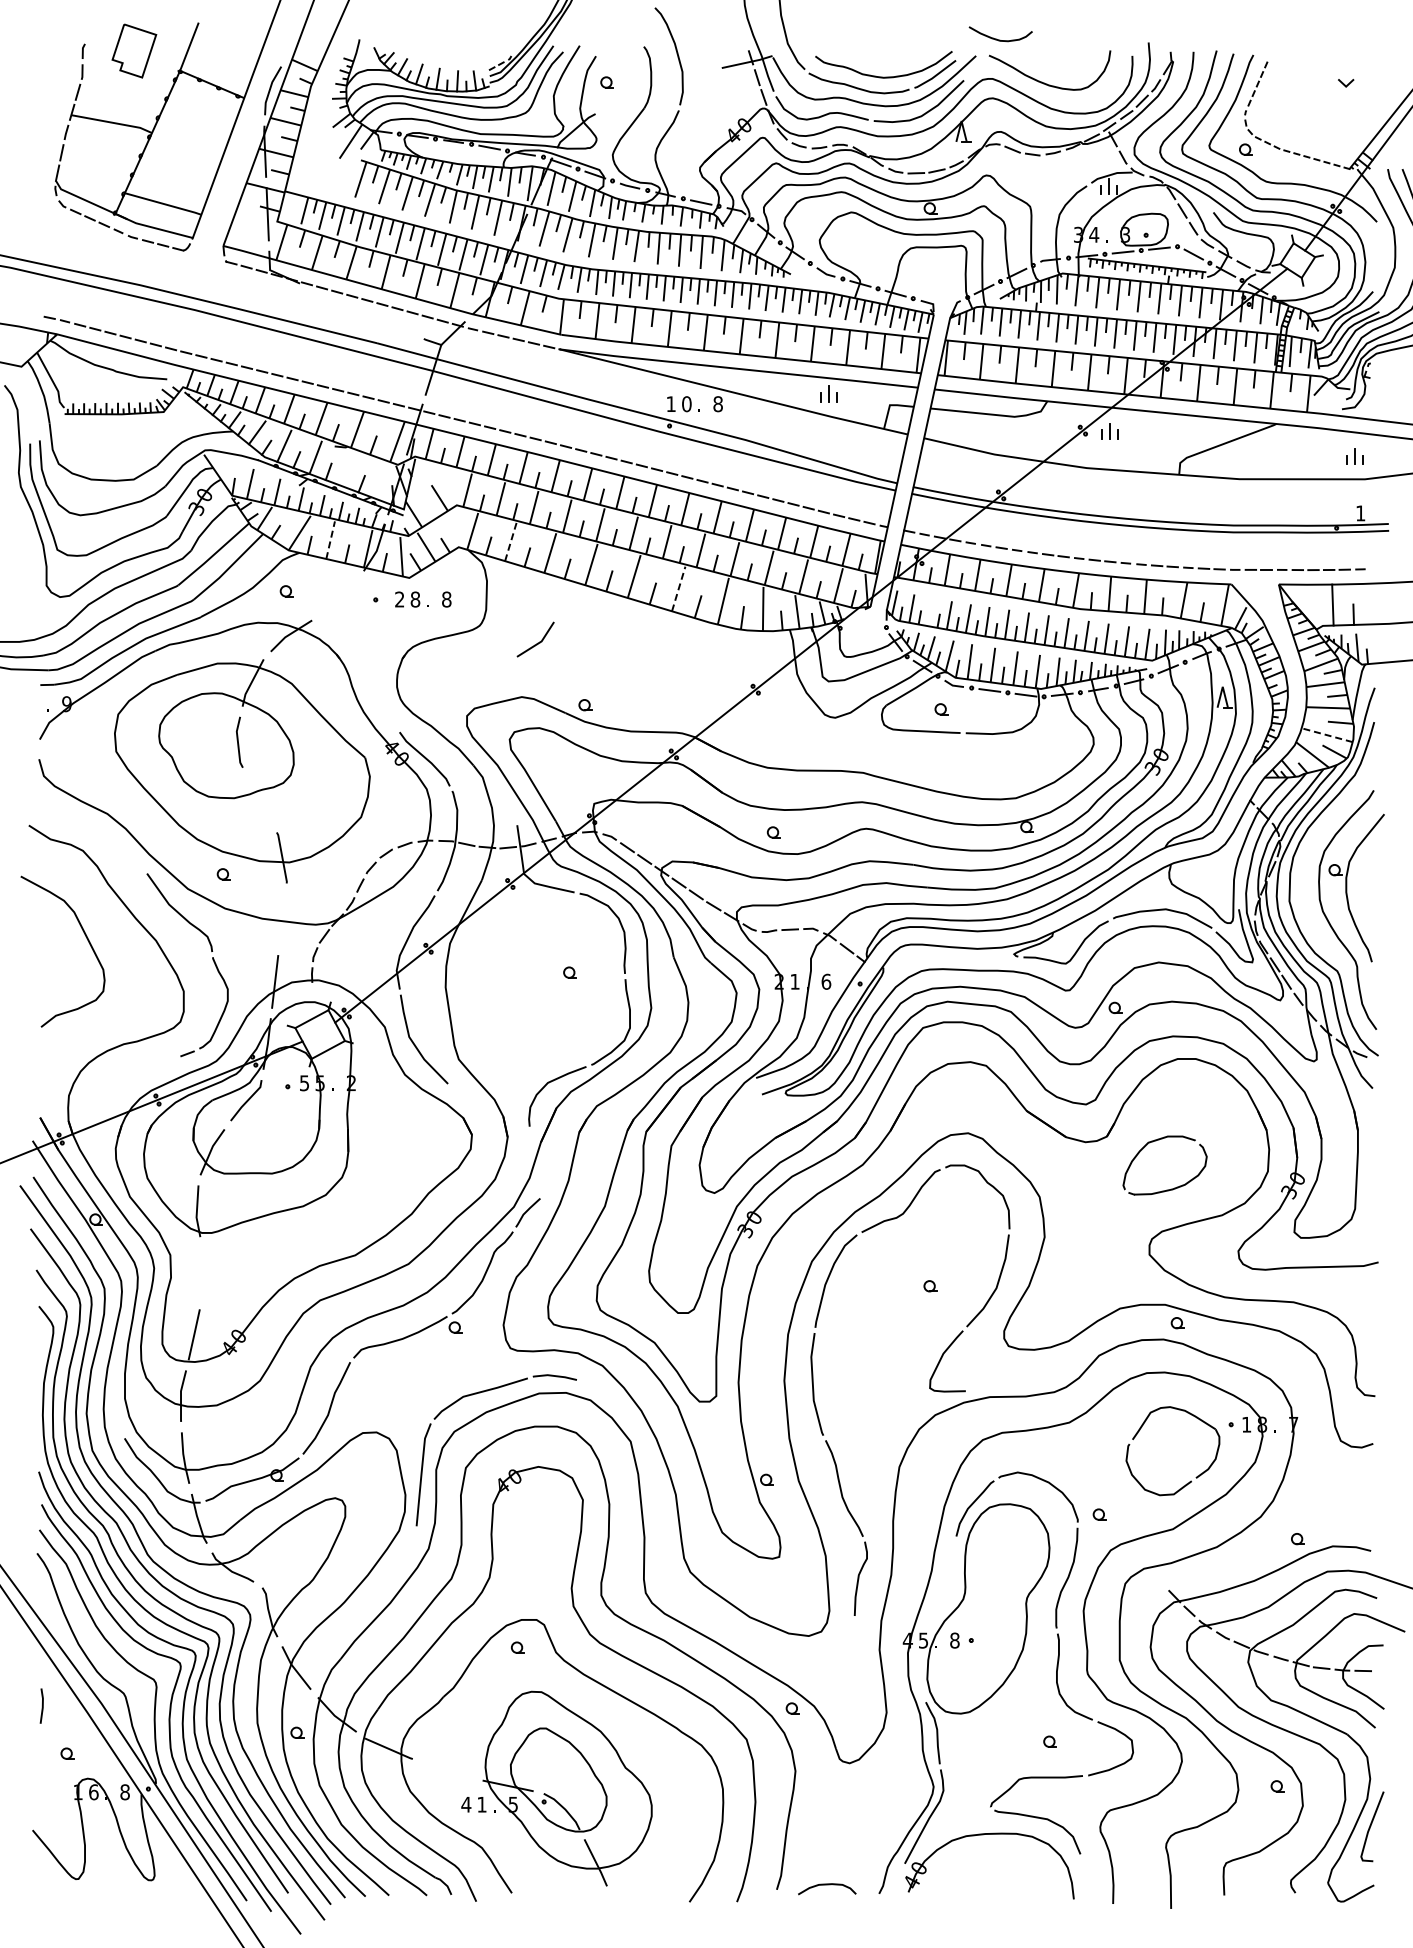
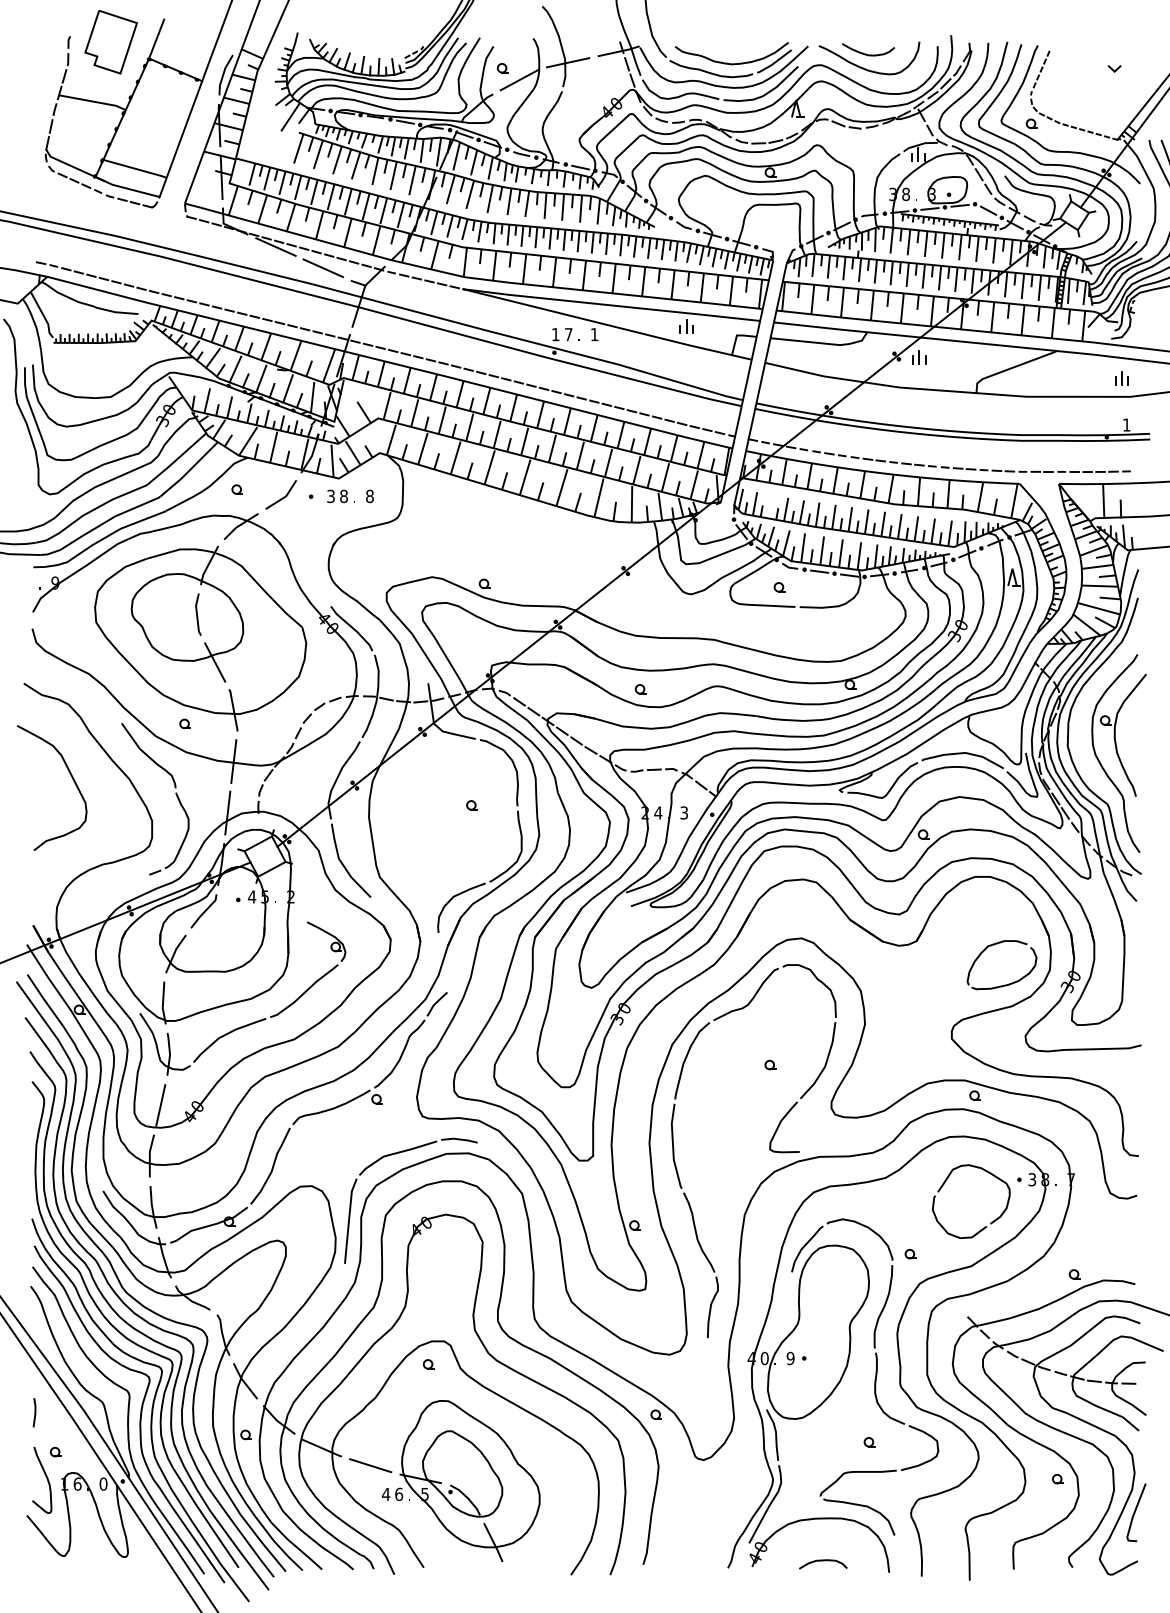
curve: (1000, 39) -> (868, 54), moved
part: (134, 50) -> (111, 41), size x1.43
line: (685, 75) -> (567, 62), added
line: (627, 96) -> (519, 79), added
text: (1094, 234) -> (906, 194), 4 -> 8
line: (333, 298) -> (276, 247), added
line: (390, 323) -> (323, 267), added
text: (686, 404) -> (568, 334), 0 -> 7
text: (717, 404) -> (594, 334), 8 -> 1
line: (347, 469) -> (287, 388), added
line: (377, 480) -> (312, 397), added
line: (330, 539) -> (273, 446), dashed -> solid
line: (510, 542) -> (422, 449), dashed -> solid
line: (678, 588) -> (561, 487), dashed -> solid
text: (399, 599) -> (330, 496), 2 -> 3
line: (537, 642) -> (282, 497), moved
line: (1326, 735) -> (1098, 608), dashed -> solid
line: (259, 800) -> (214, 662), added
line: (282, 919) -> (233, 761), added
text: (795, 981) -> (658, 812), 1 -> 4
text: (826, 981) -> (684, 812), 6 -> 3
text: (304, 1083) -> (252, 897), 5 -> 4
part: (1171, 1188) -> (1007, 984), moved
part: (305, 1234) -> (252, 1022), added
text: (1246, 1424) -> (1032, 1179), 1 -> 3
text: (923, 1640) -> (764, 1358), 5 -> 0
text: (954, 1640) -> (790, 1358), 8 -> 9
line: (447, 1769) -> (370, 1465), added
curve: (56, 1786) -> (46, 1479), added
text: (124, 1792) -> (103, 1484), 8 -> 0
text: (481, 1804) -> (398, 1494), 1 -> 6
curve: (827, 1885) -> (823, 1561), moved

